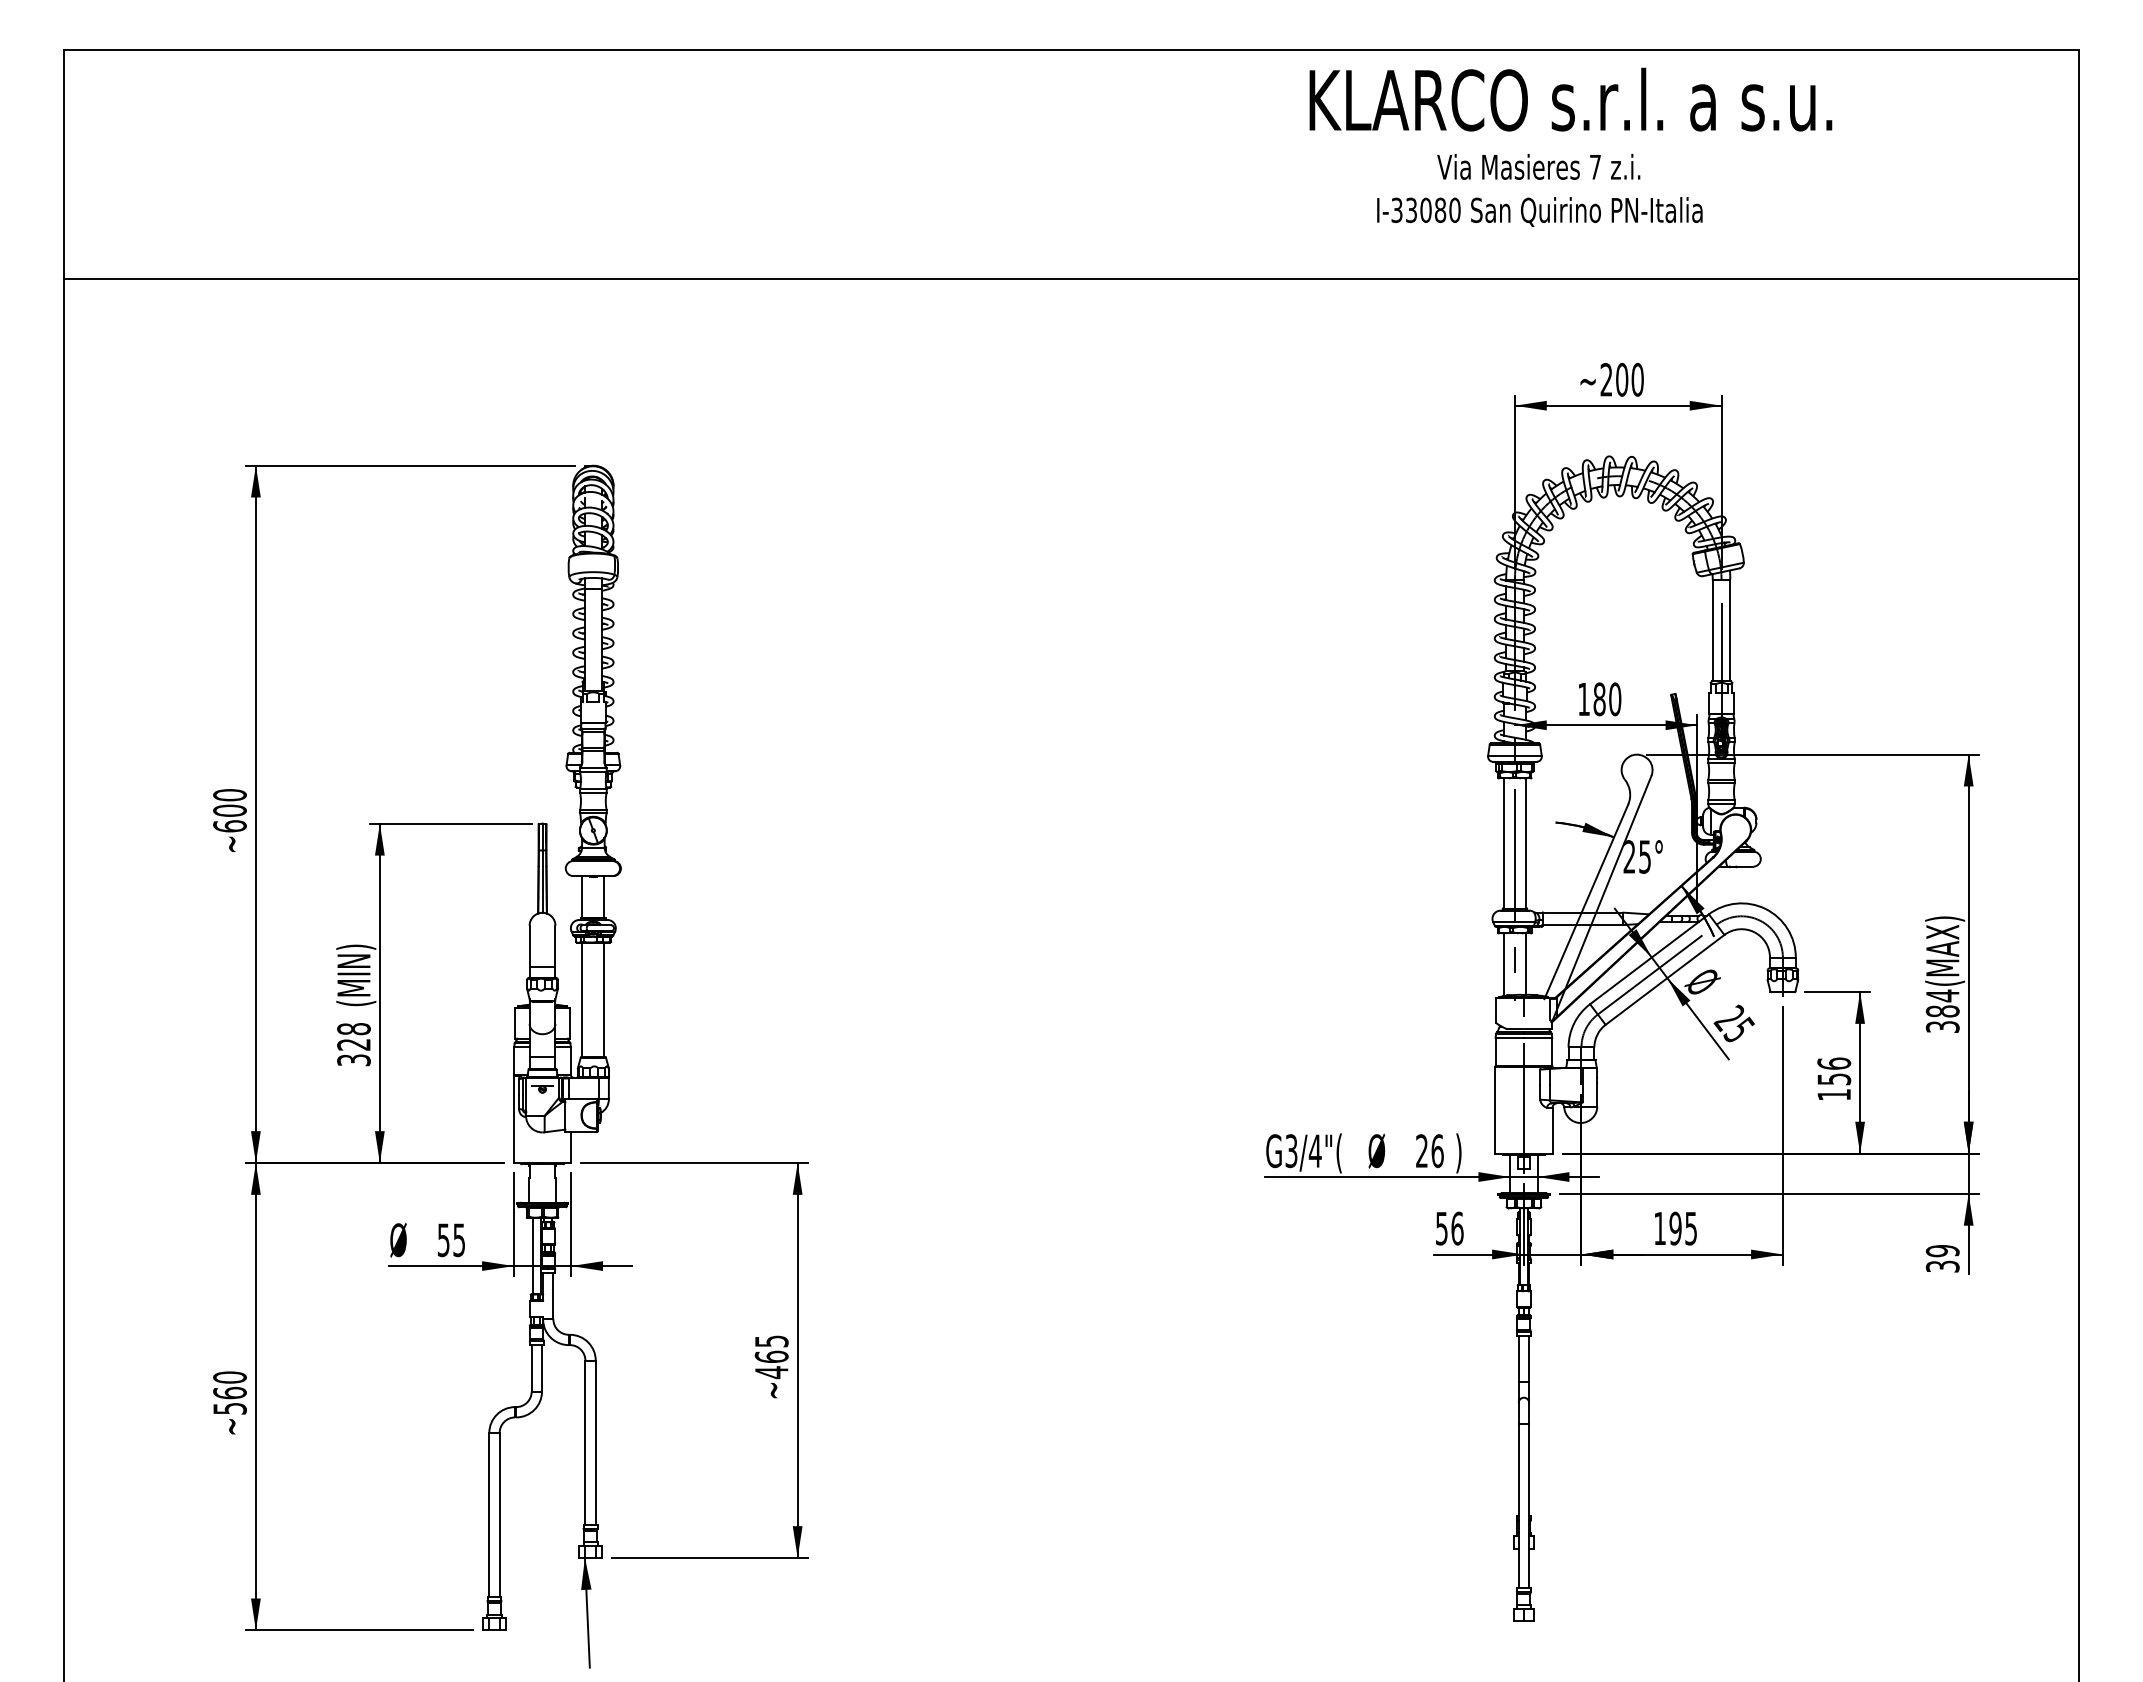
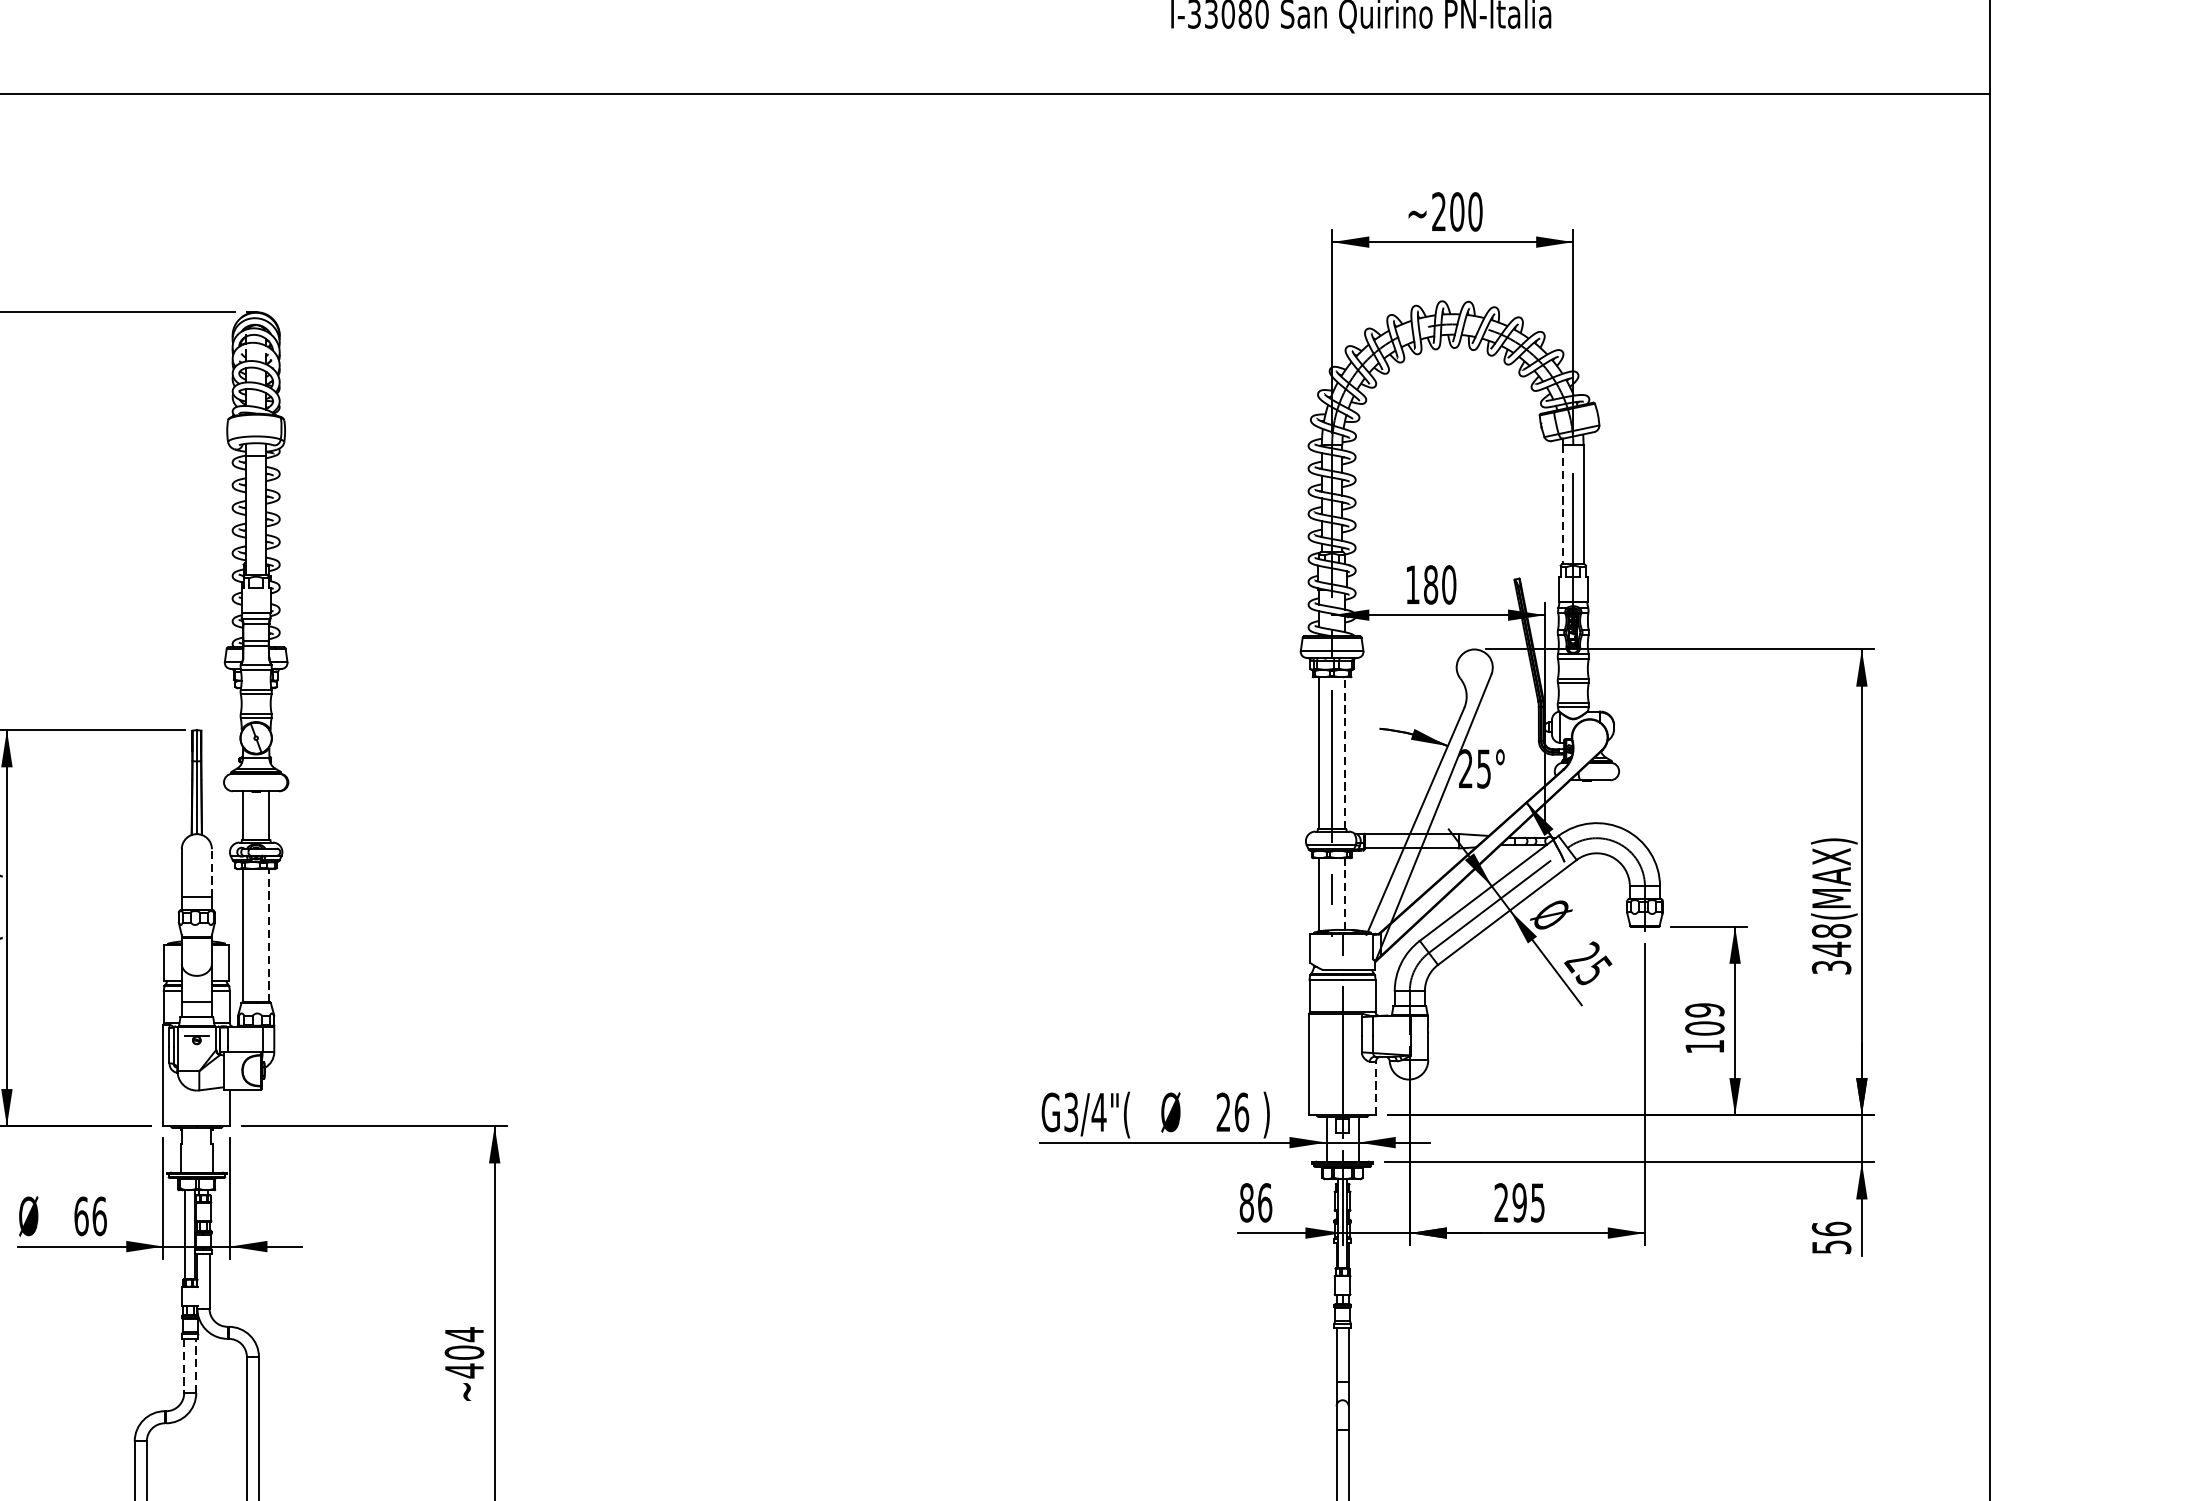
line: (1712, 630) -> (1562, 504), solid -> dashed
line: (1525, 842) -> (1344, 752), solid -> dashed
line: (555, 946) -> (211, 873), solid -> dashed
line: (1525, 964) -> (1344, 894), solid -> dashed
line: (604, 999) -> (269, 935), solid -> dashed
text: (1942, 1003) -> (1831, 940), 384(MAX) -> 348(MAX)
text: (1834, 1071) -> (1705, 1019), 156 -> 109
line: (1552, 1130) -> (1375, 1088), solid -> dashed
text: (1659, 1227) -> (1500, 1201), 195 -> 295
text: (1441, 1228) -> (1246, 1202), 56 -> 86
text: (451, 1240) -> (90, 1216), 55 -> 66
text: (1942, 1258) -> (1831, 1237), 39 -> 56
text: (771, 1349) -> (464, 1343), ~465 -> ~404
line: (542, 1367) -> (196, 1365), solid -> dashed
line: (531, 1368) -> (183, 1366), solid -> dashed

